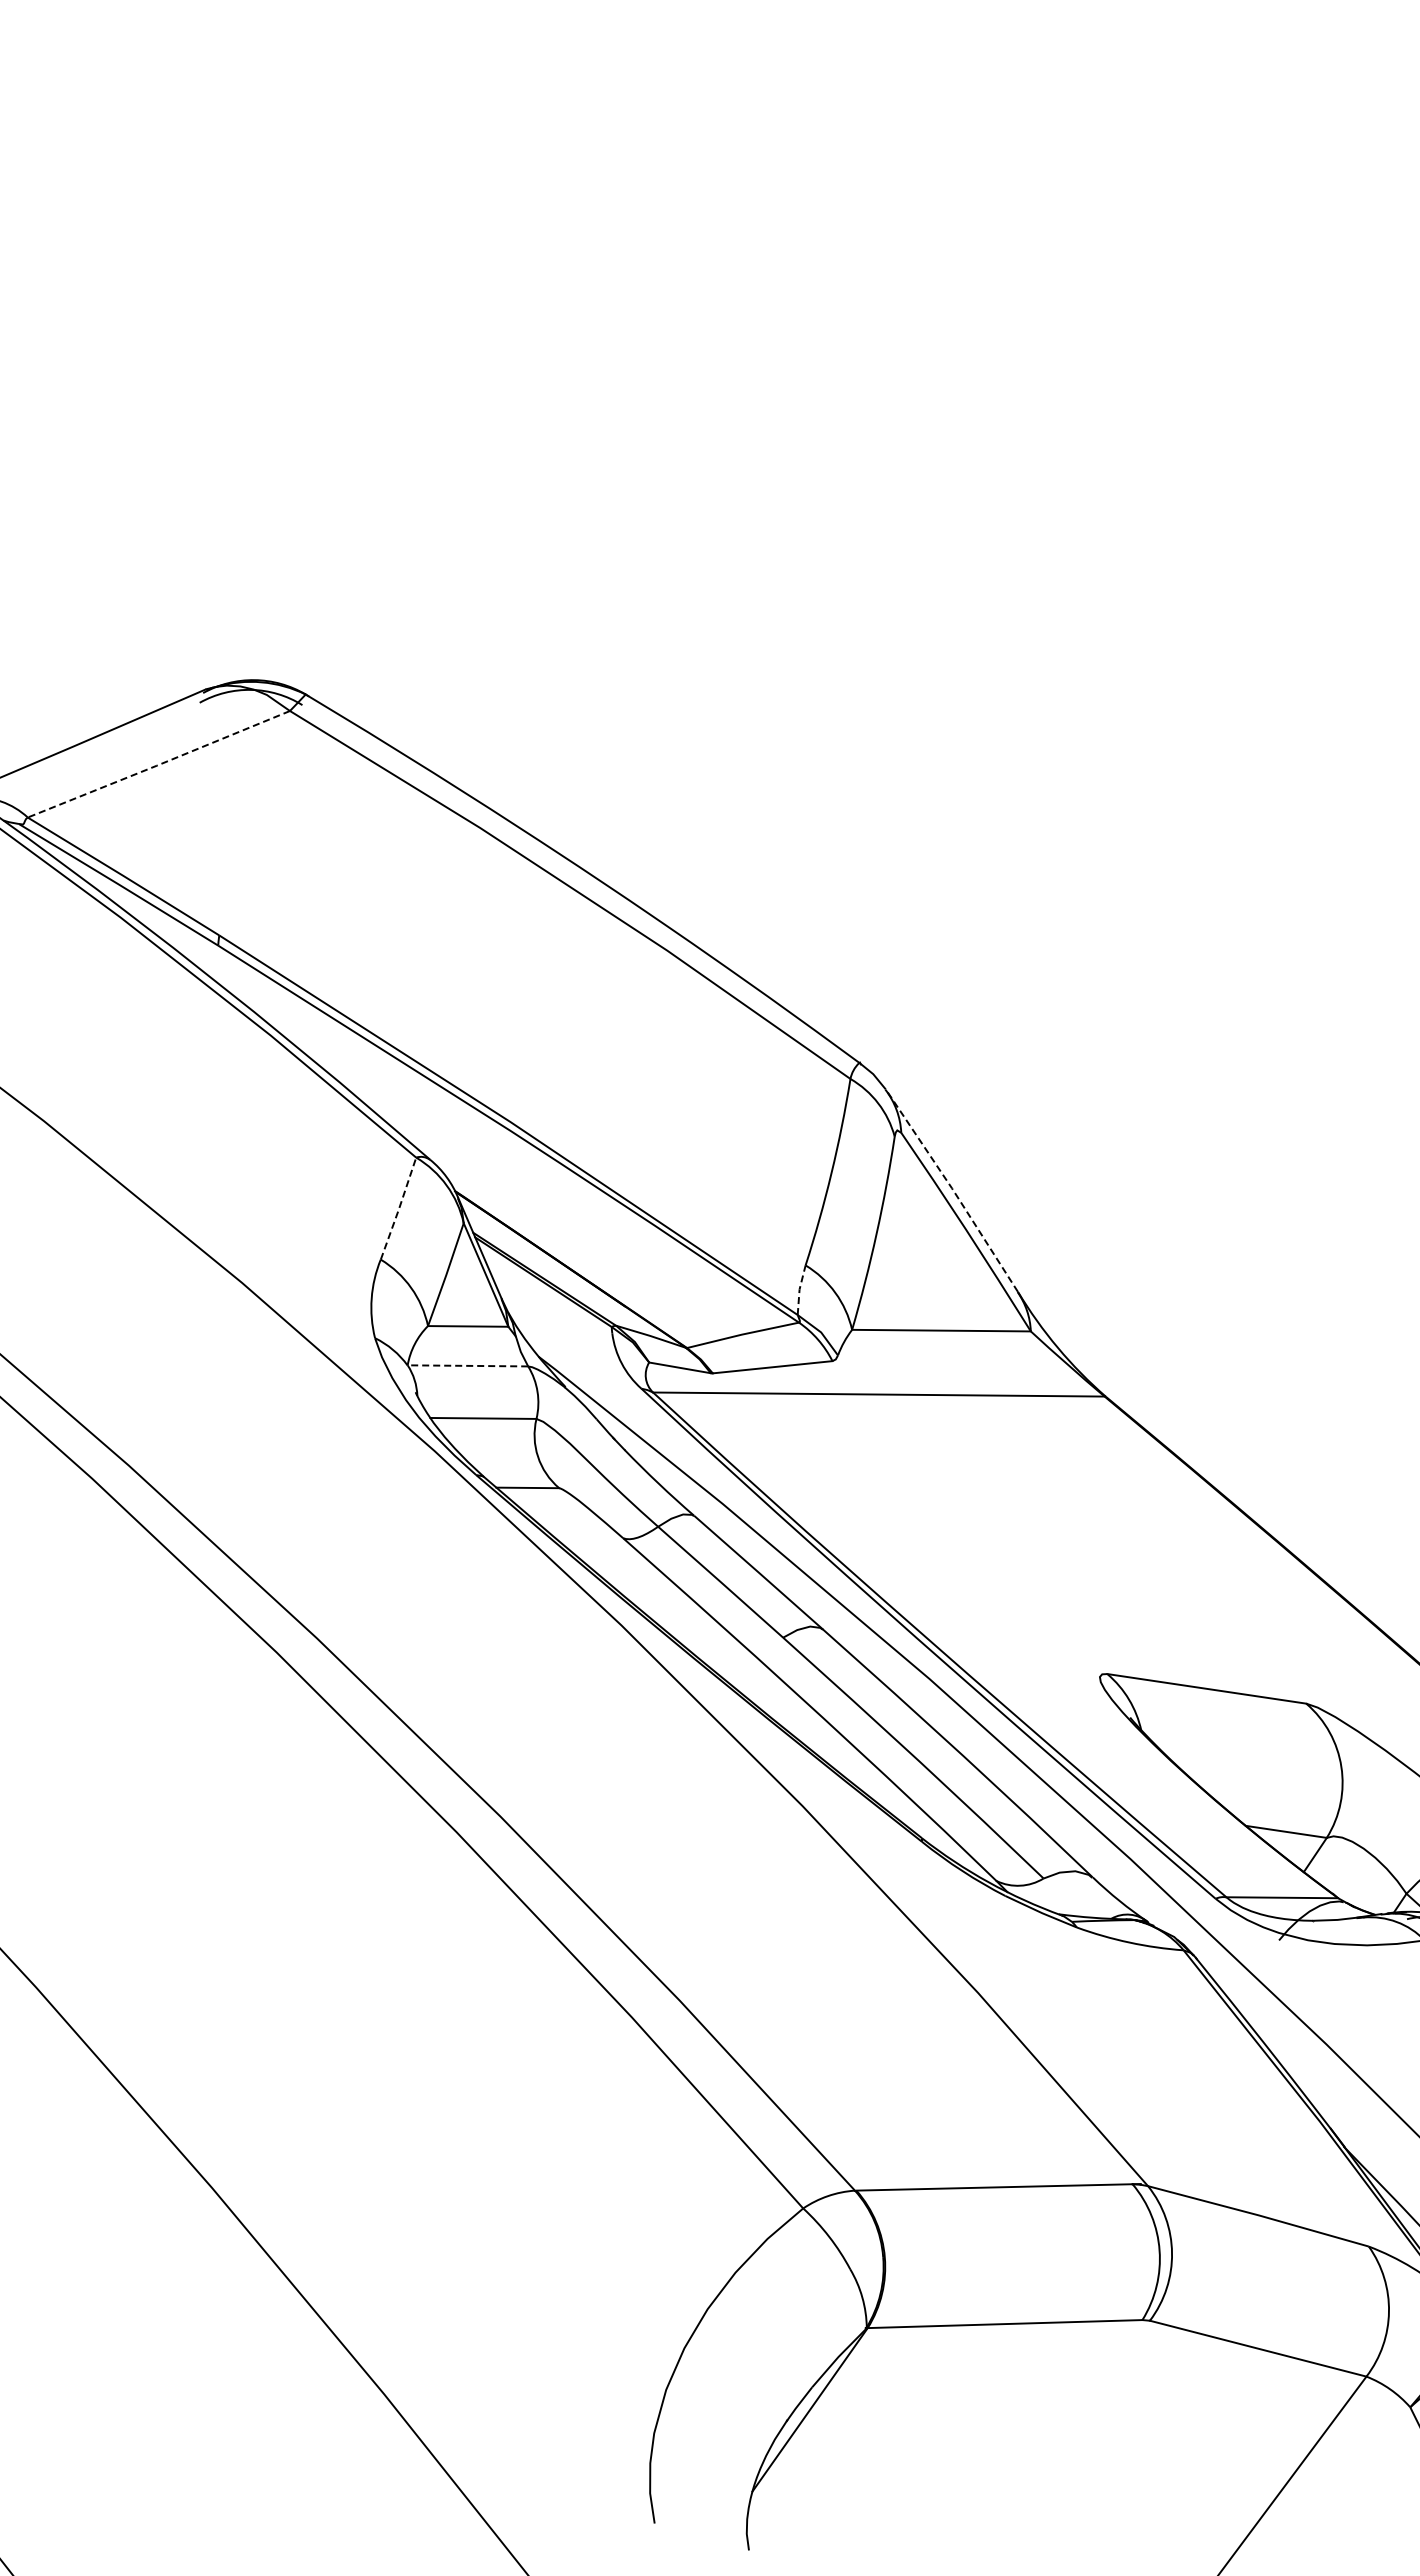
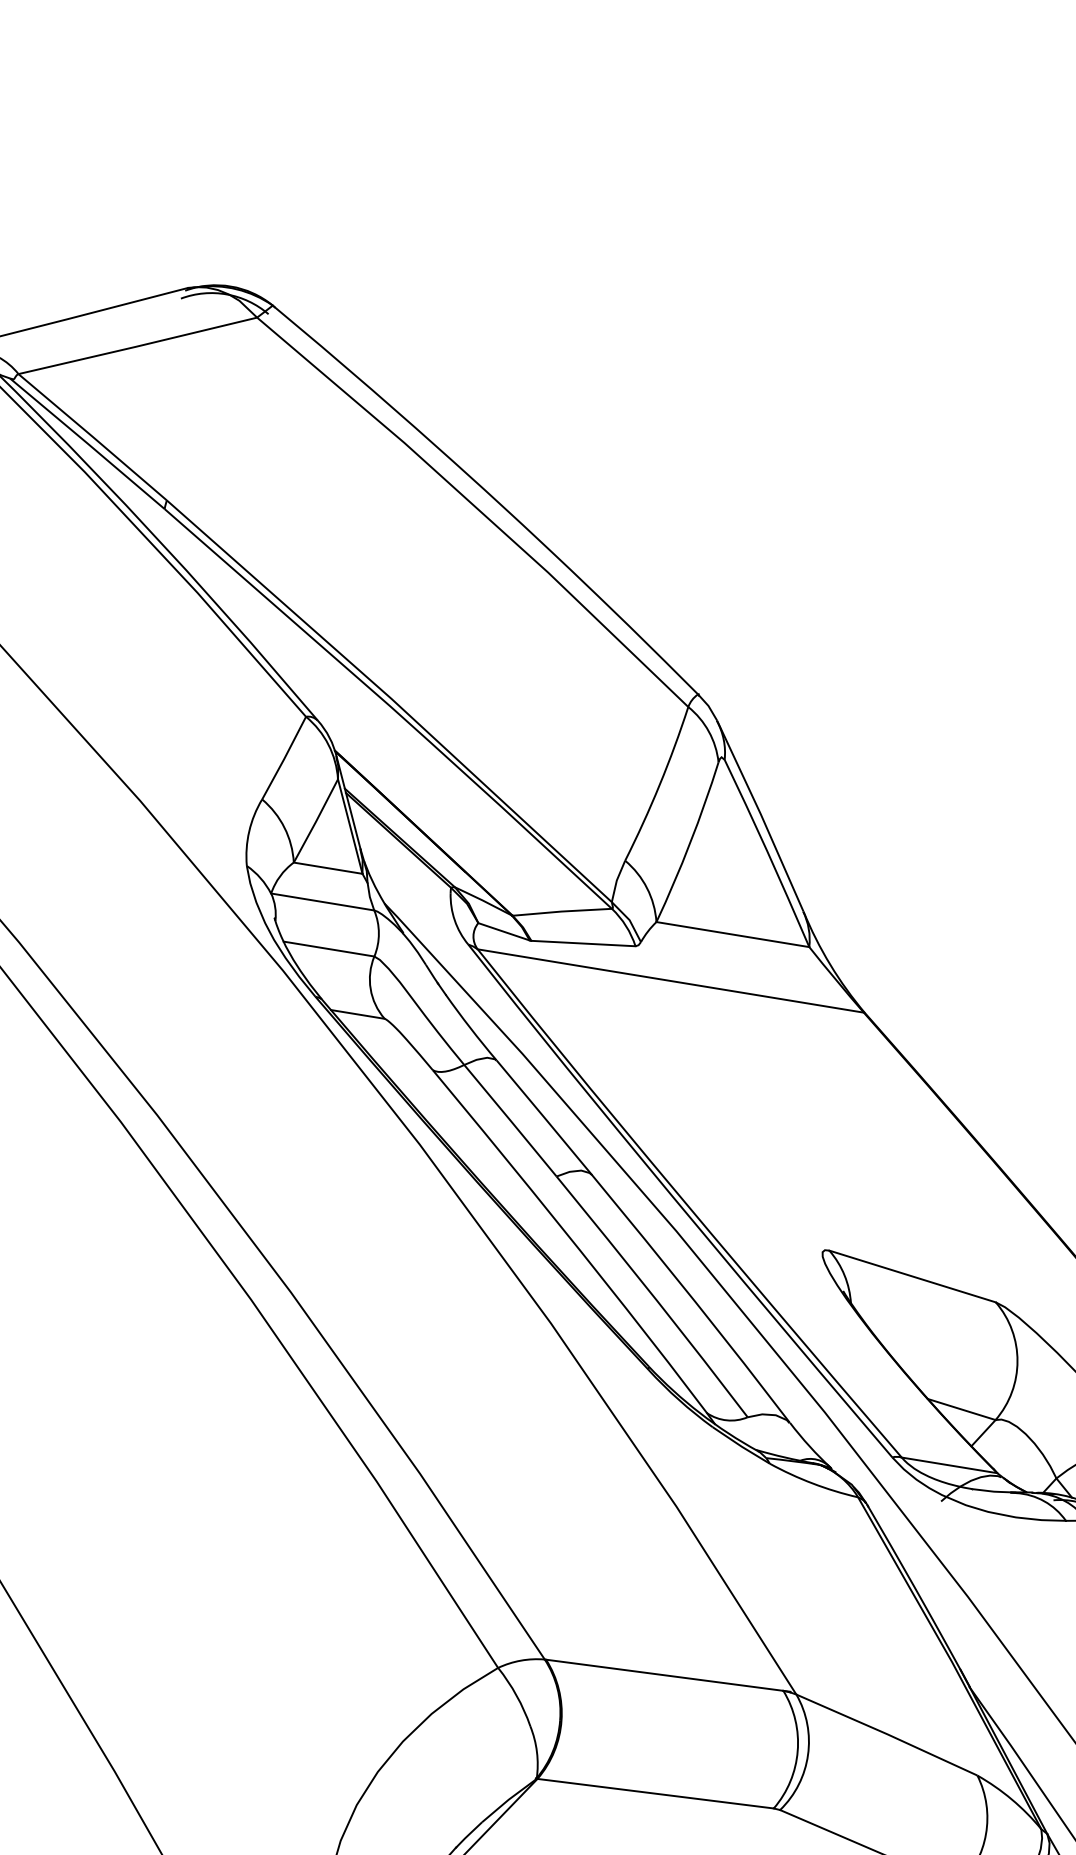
line: (157, 765) -> (136, 346), dashed -> solid
line: (952, 1189) -> (761, 815), dashed -> solid
line: (398, 1209) -> (283, 758), dashed -> solid
line: (799, 1289) -> (616, 880), dashed -> solid
line: (467, 1365) -> (322, 901), dashed -> solid

